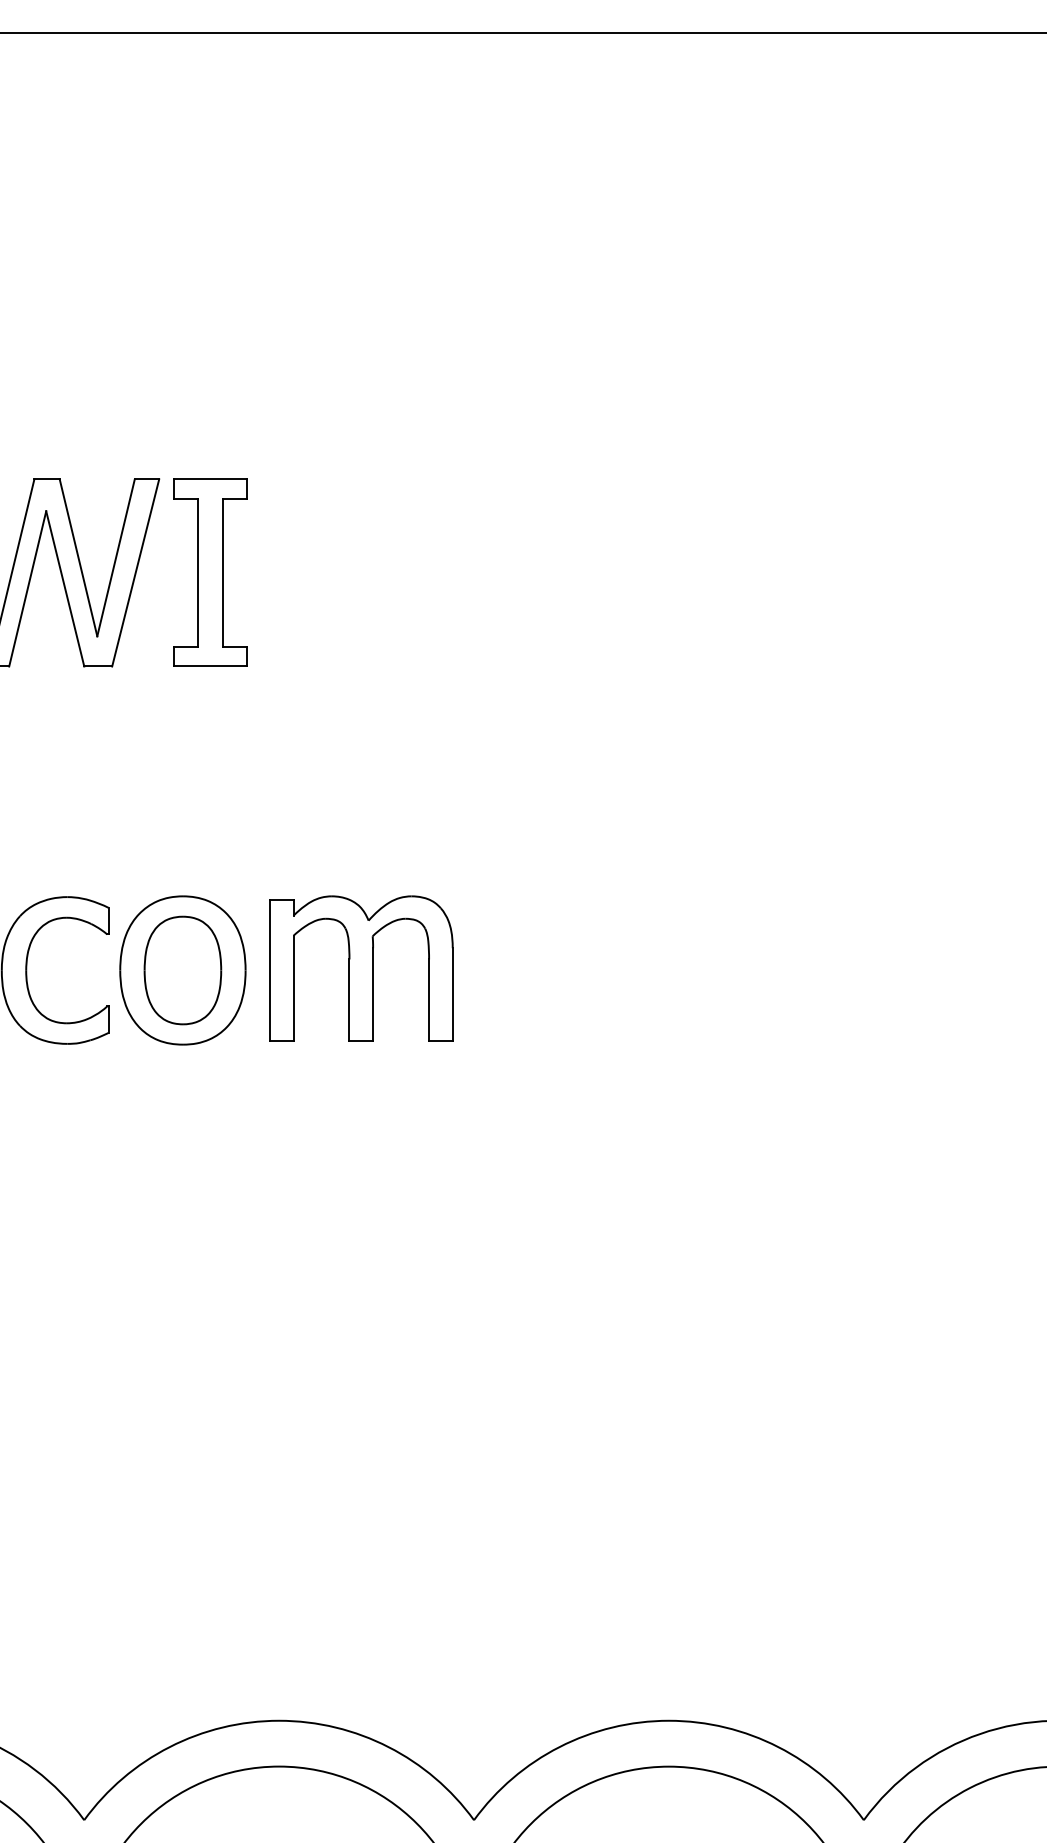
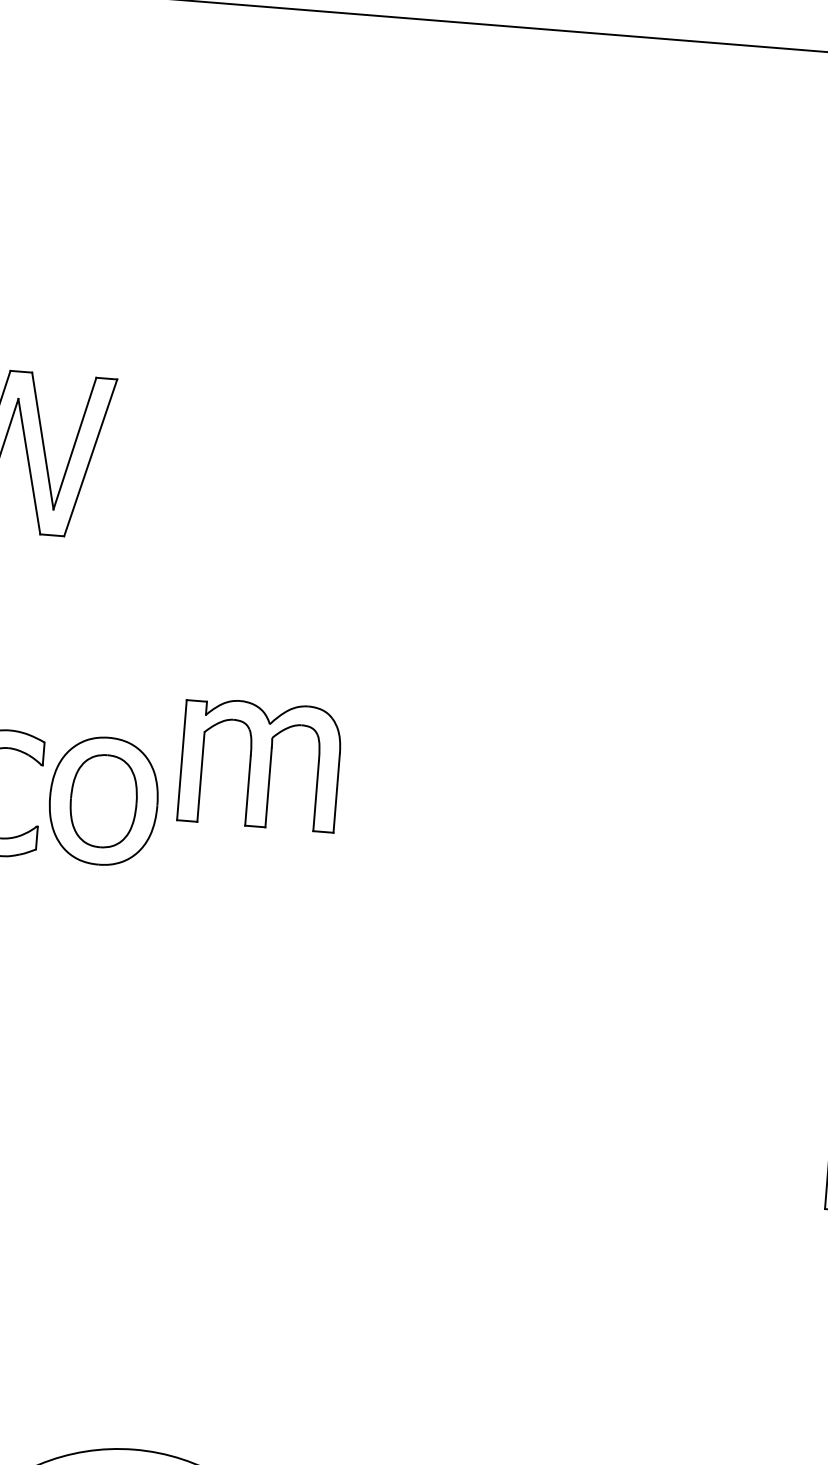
part: (210, 572) -> (154, 462), removed
part: (361, 968) -> (260, 764), moved

